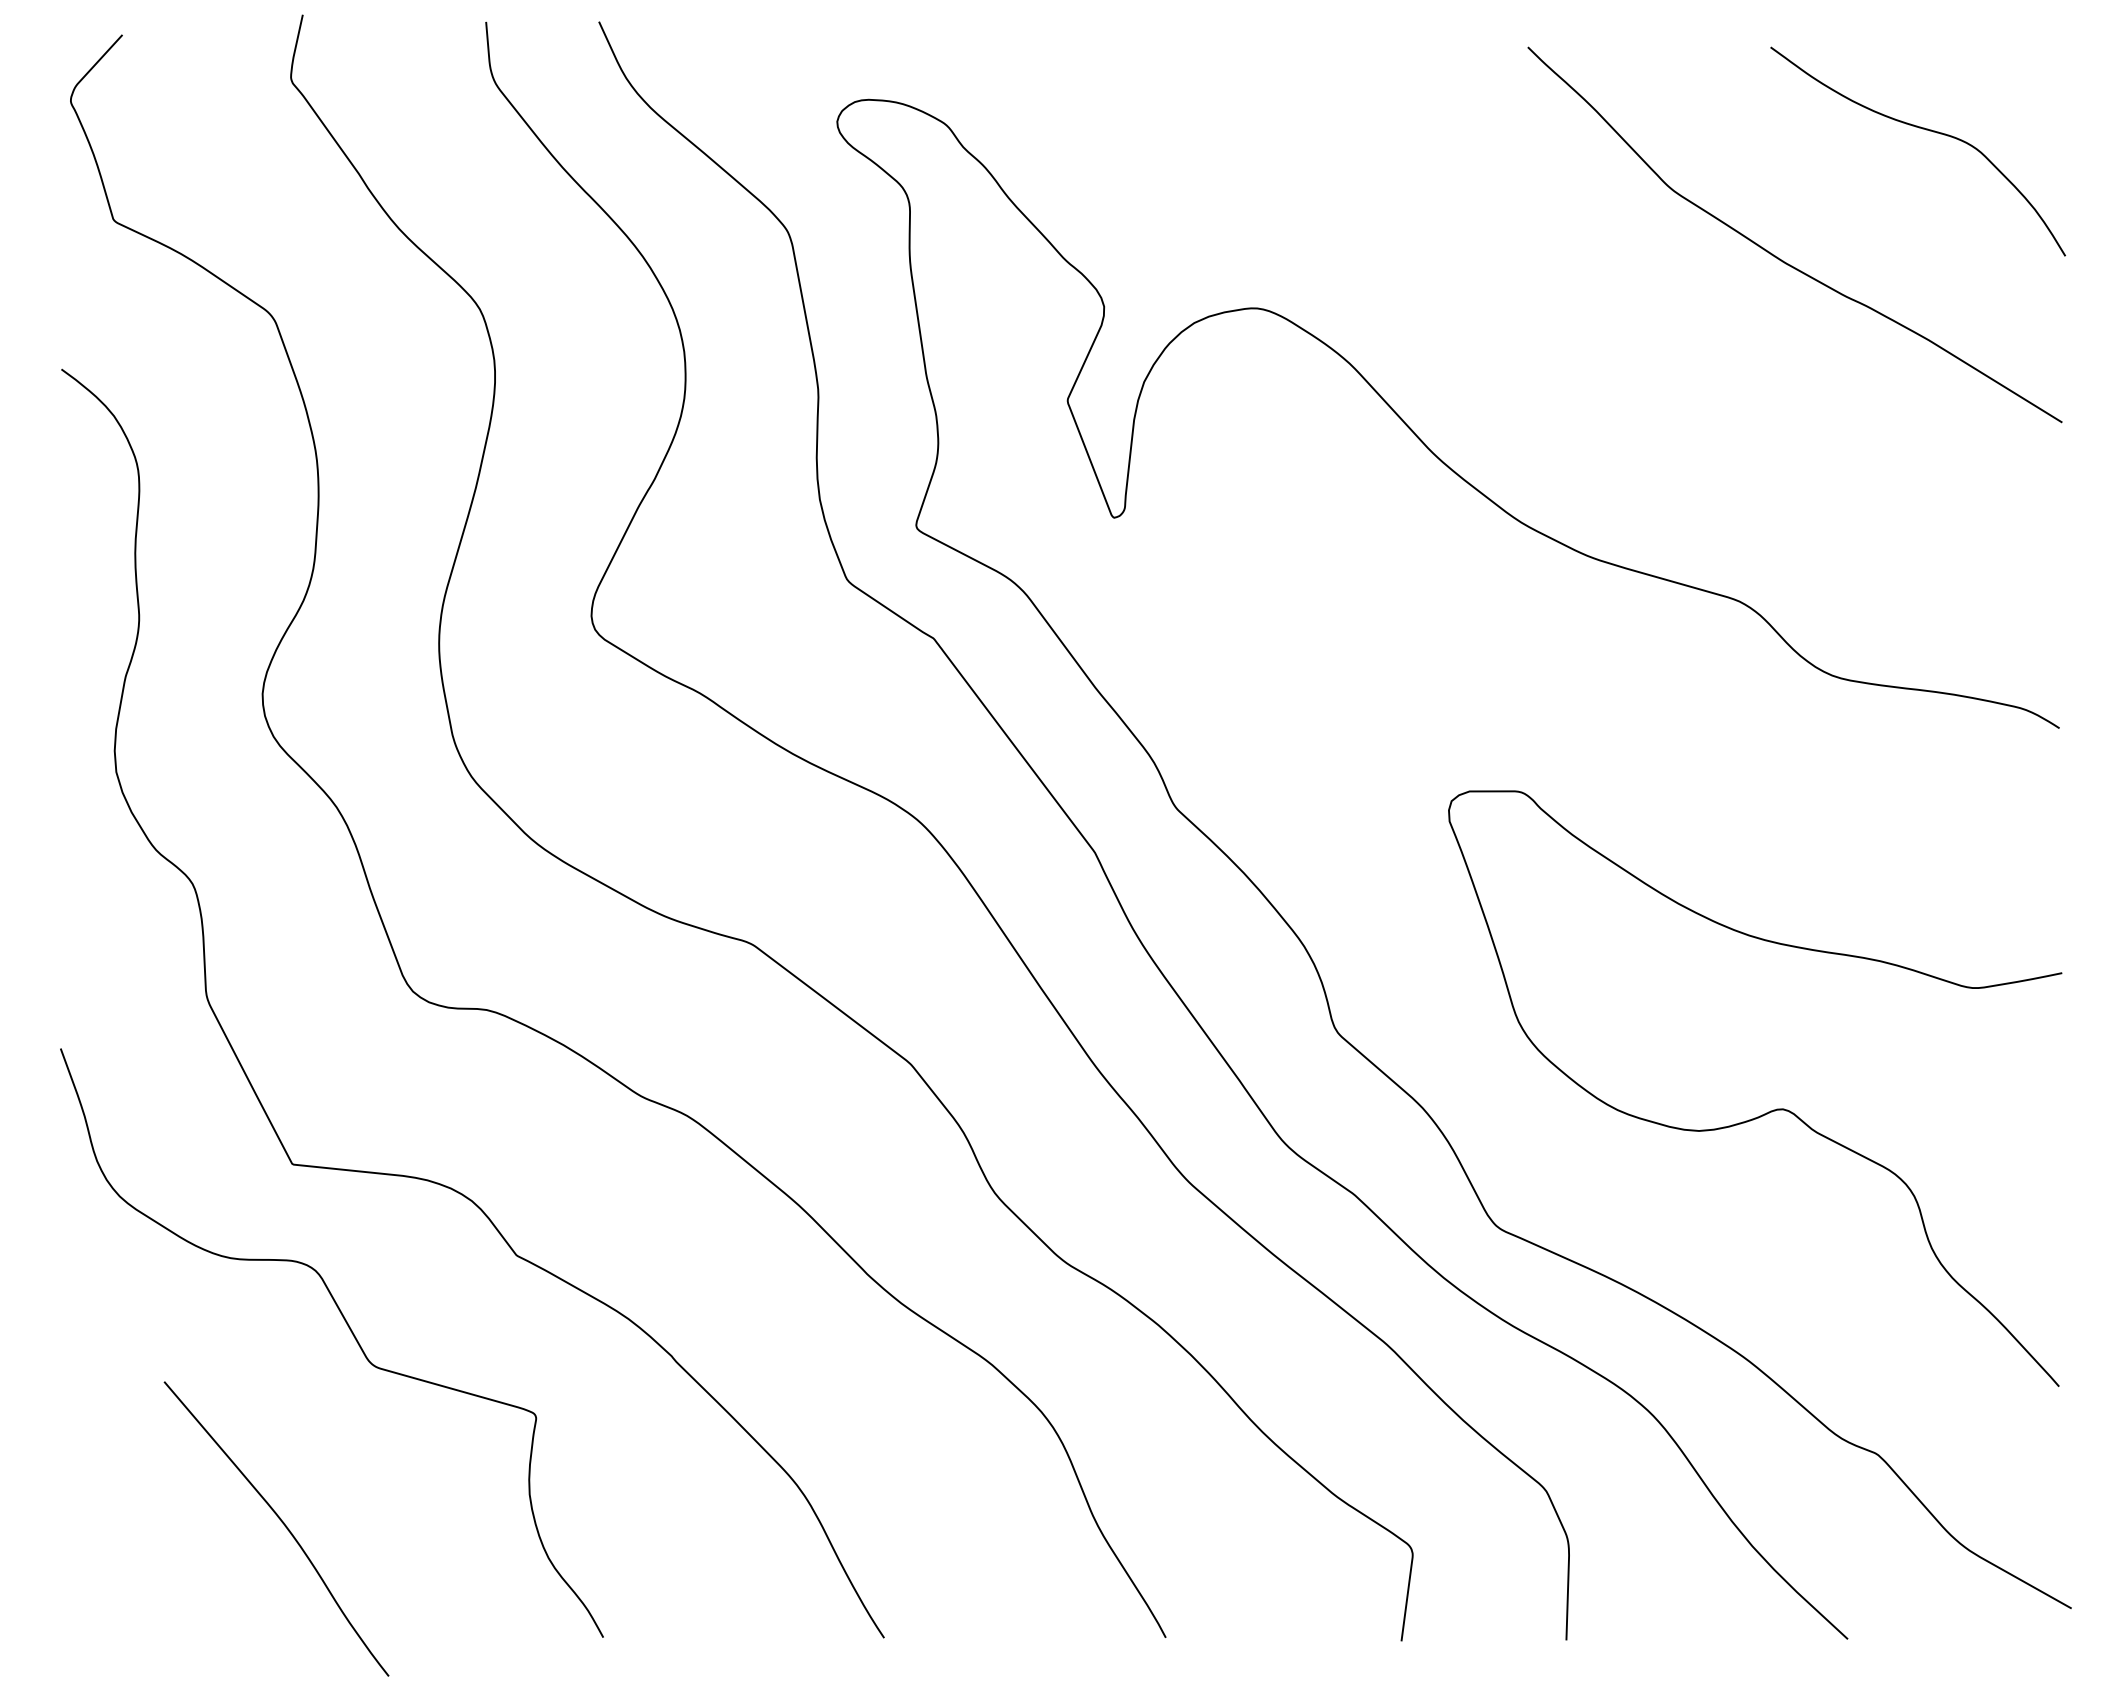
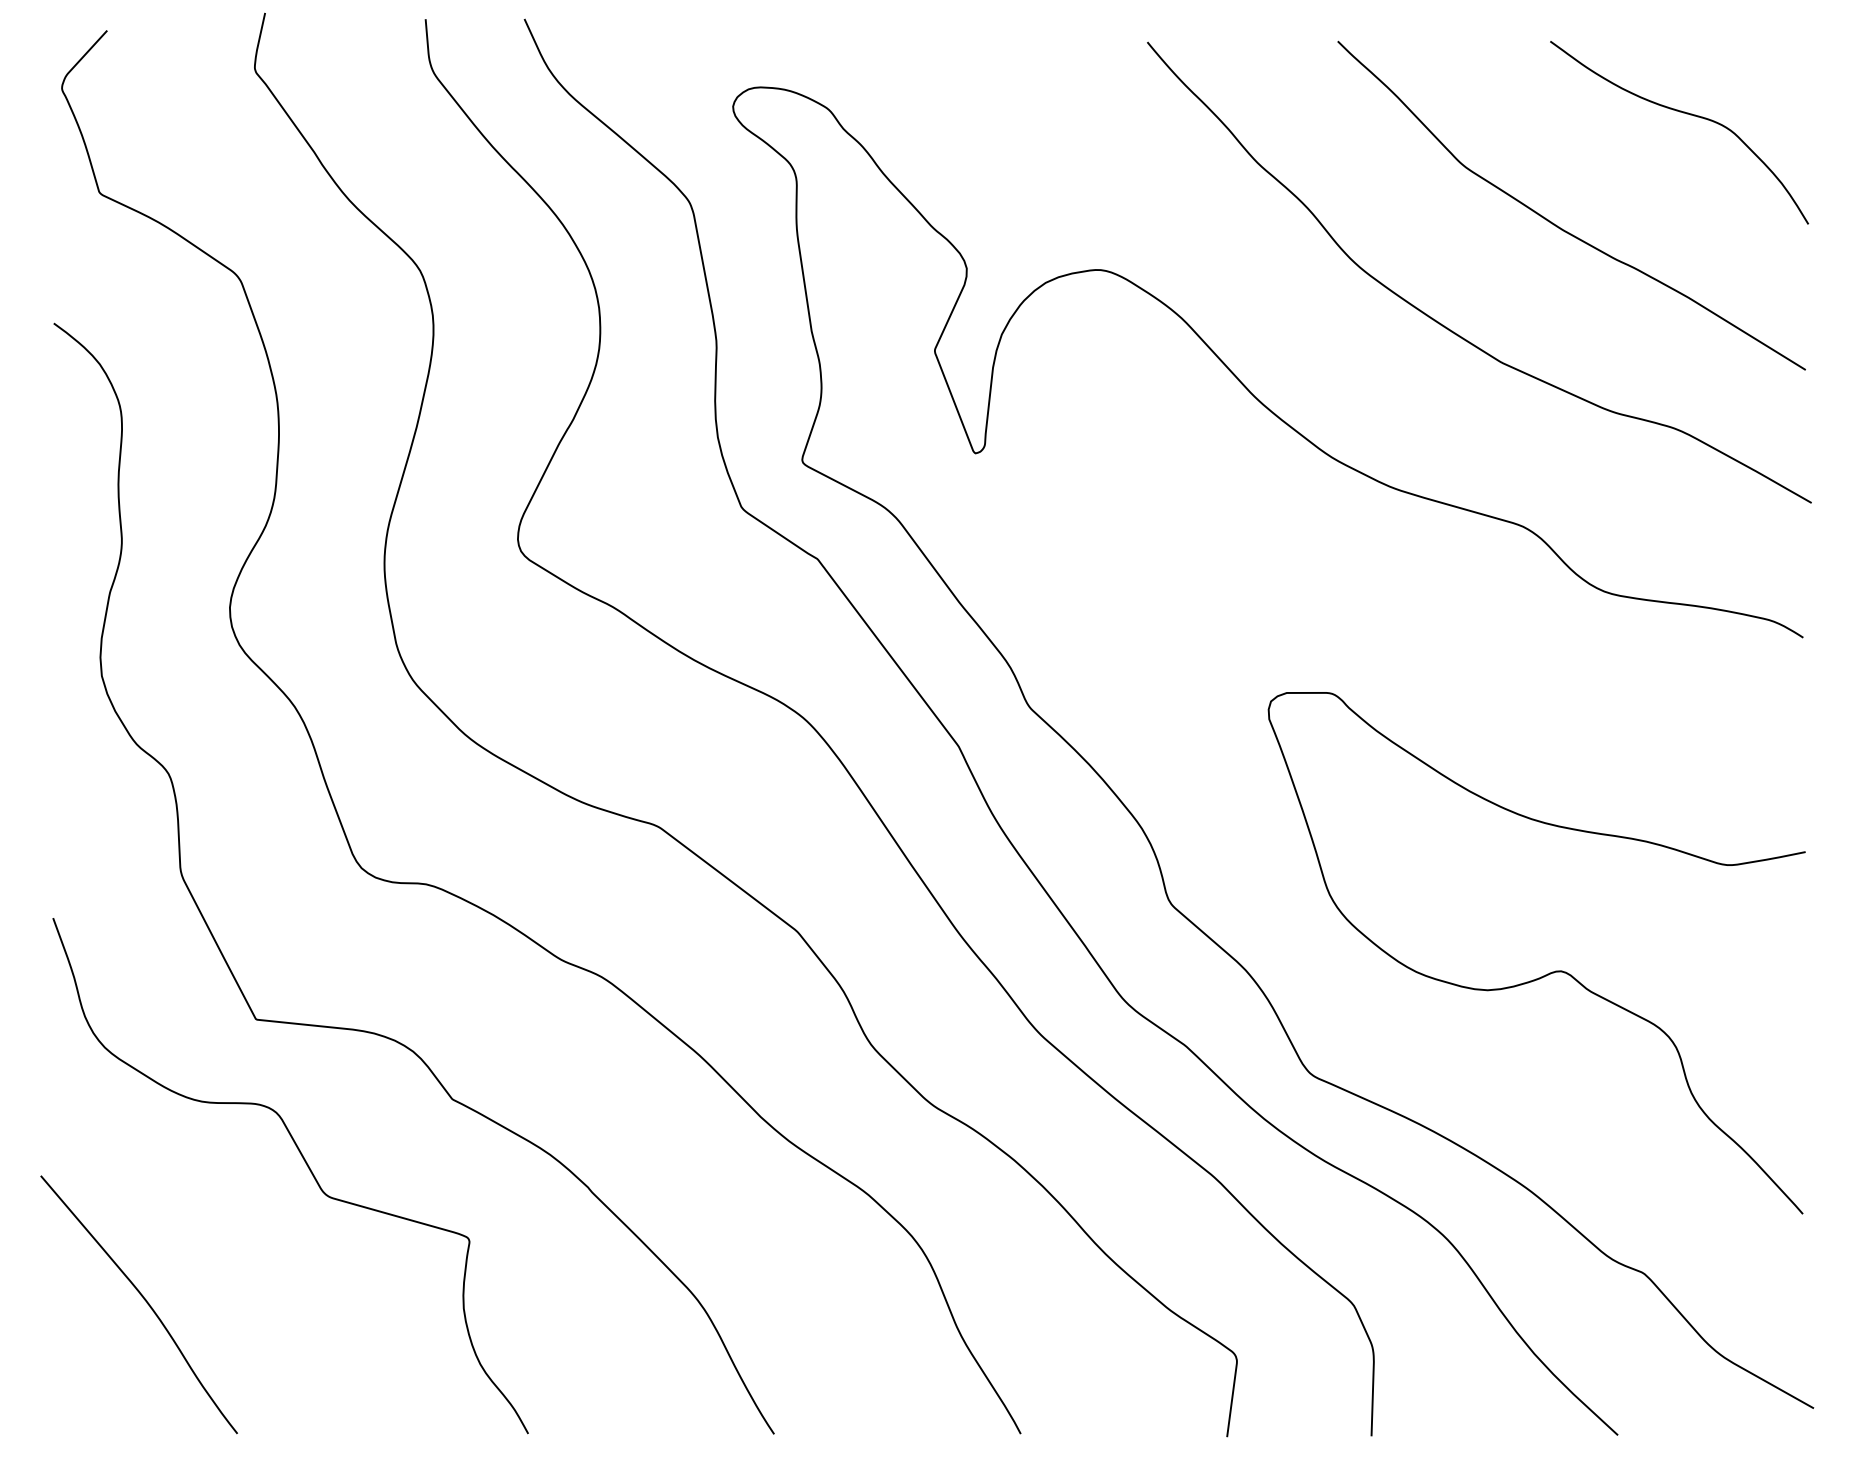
curve: (1652, 372) -> (1446, 326), added
curve: (281, 1522) -> (143, 1299), moved

